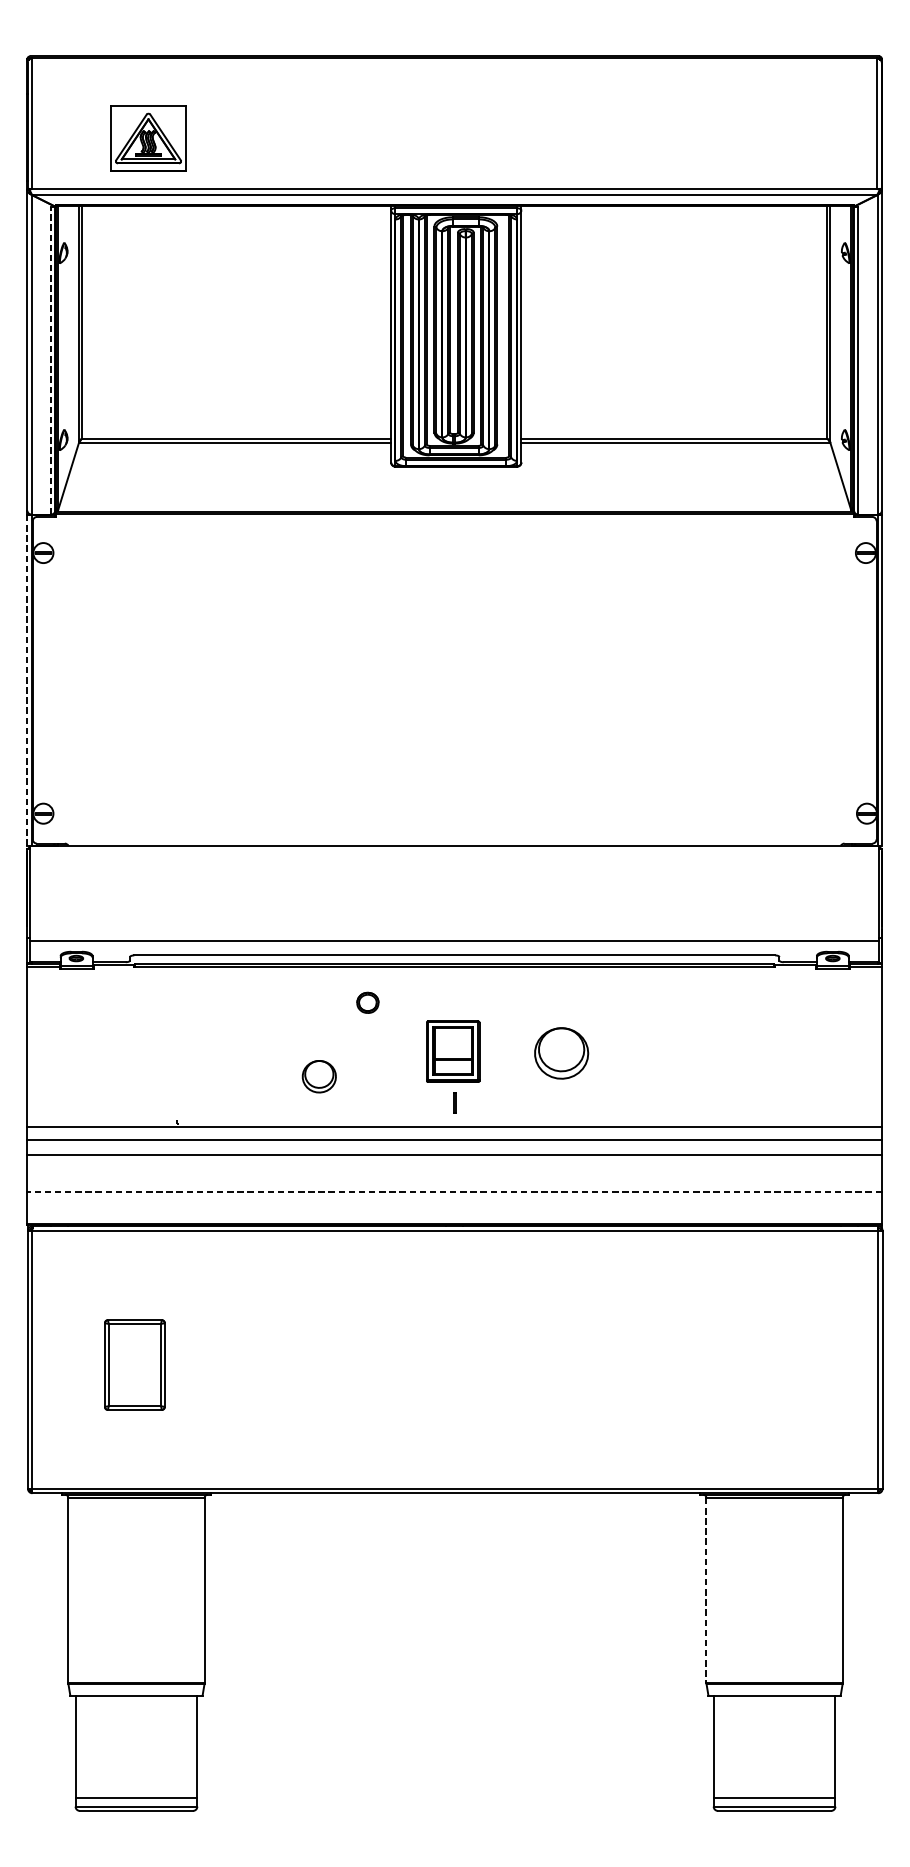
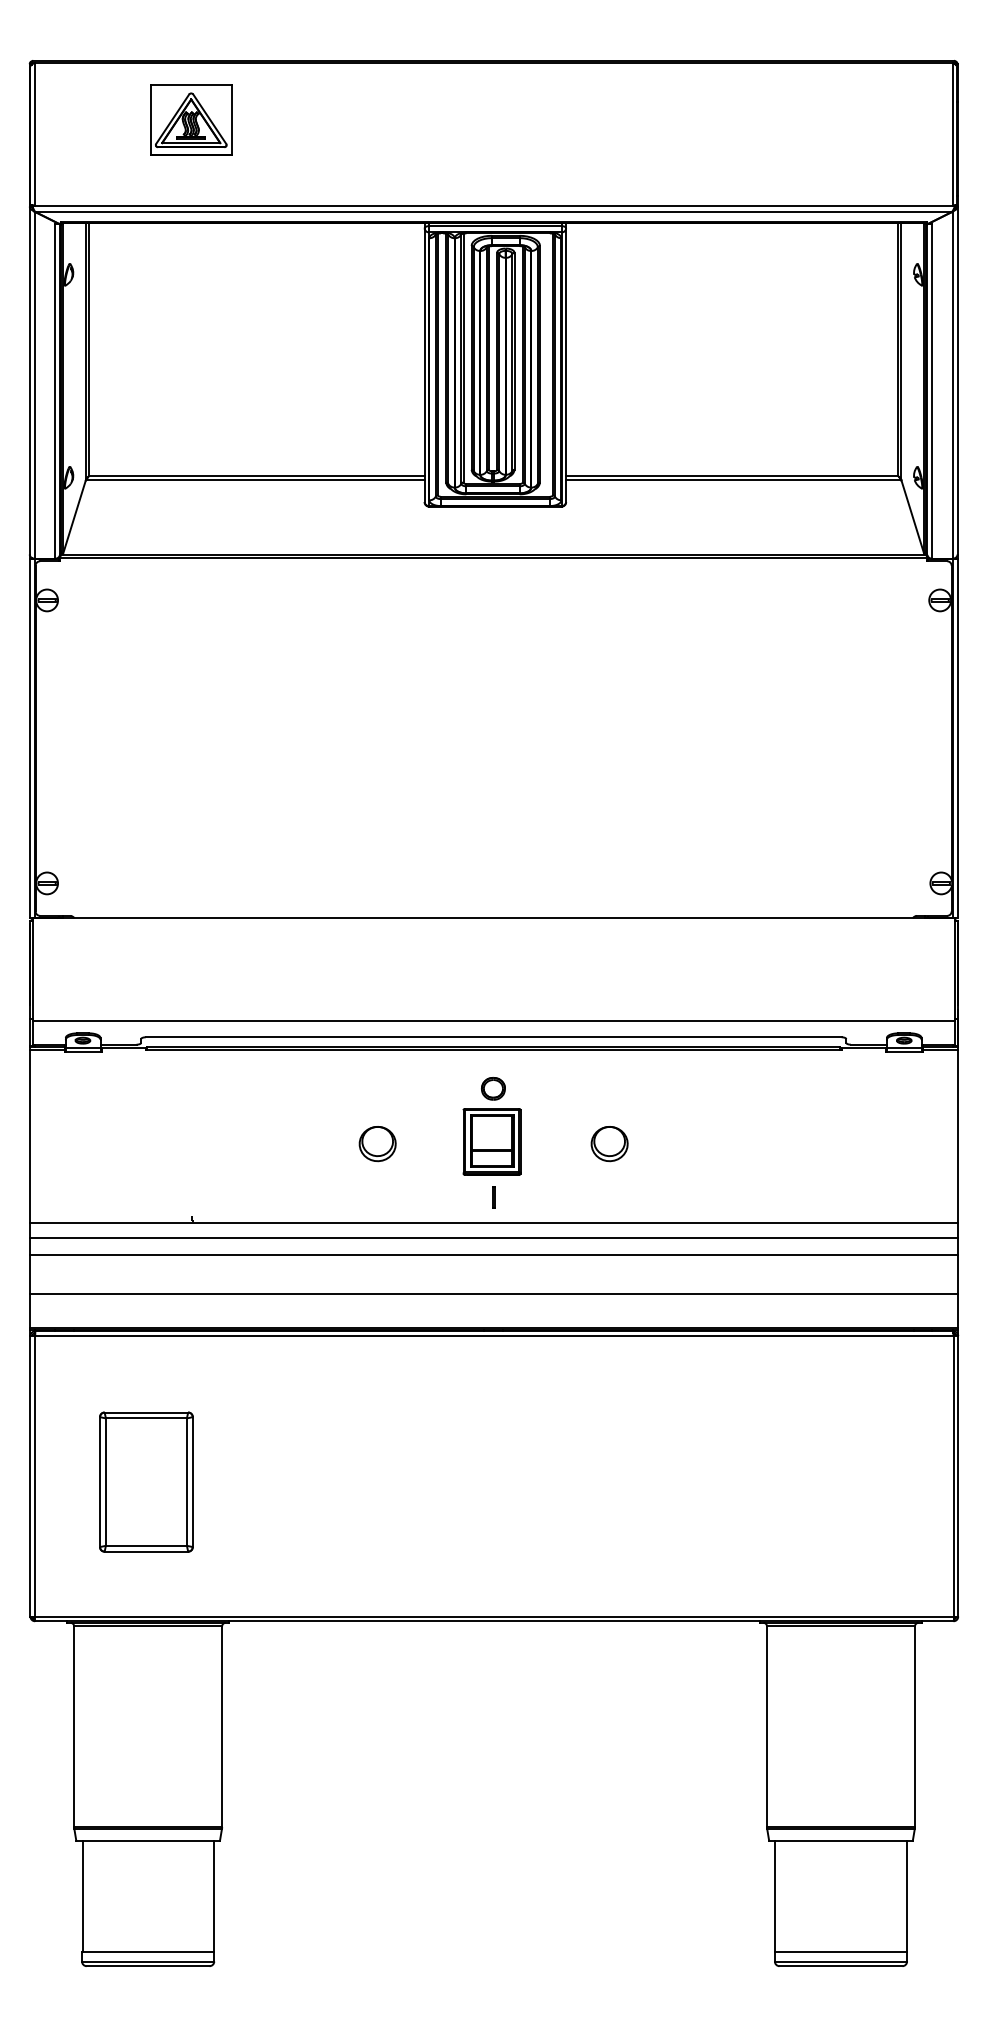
part: (148, 137) -> (191, 119), moved
line: (51, 359) -> (55, 390), dashed -> solid
line: (27, 680) -> (29, 738), dashed -> solid
part: (367, 1002) -> (493, 1088), moved
part: (561, 1054) -> (609, 1144), size x0.62
part: (319, 1077) -> (377, 1144), moved
line: (454, 1192) -> (493, 1294), dashed -> solid
part: (134, 1364) -> (146, 1481), size x1.43
line: (706, 1591) -> (767, 1727), dashed -> solid

